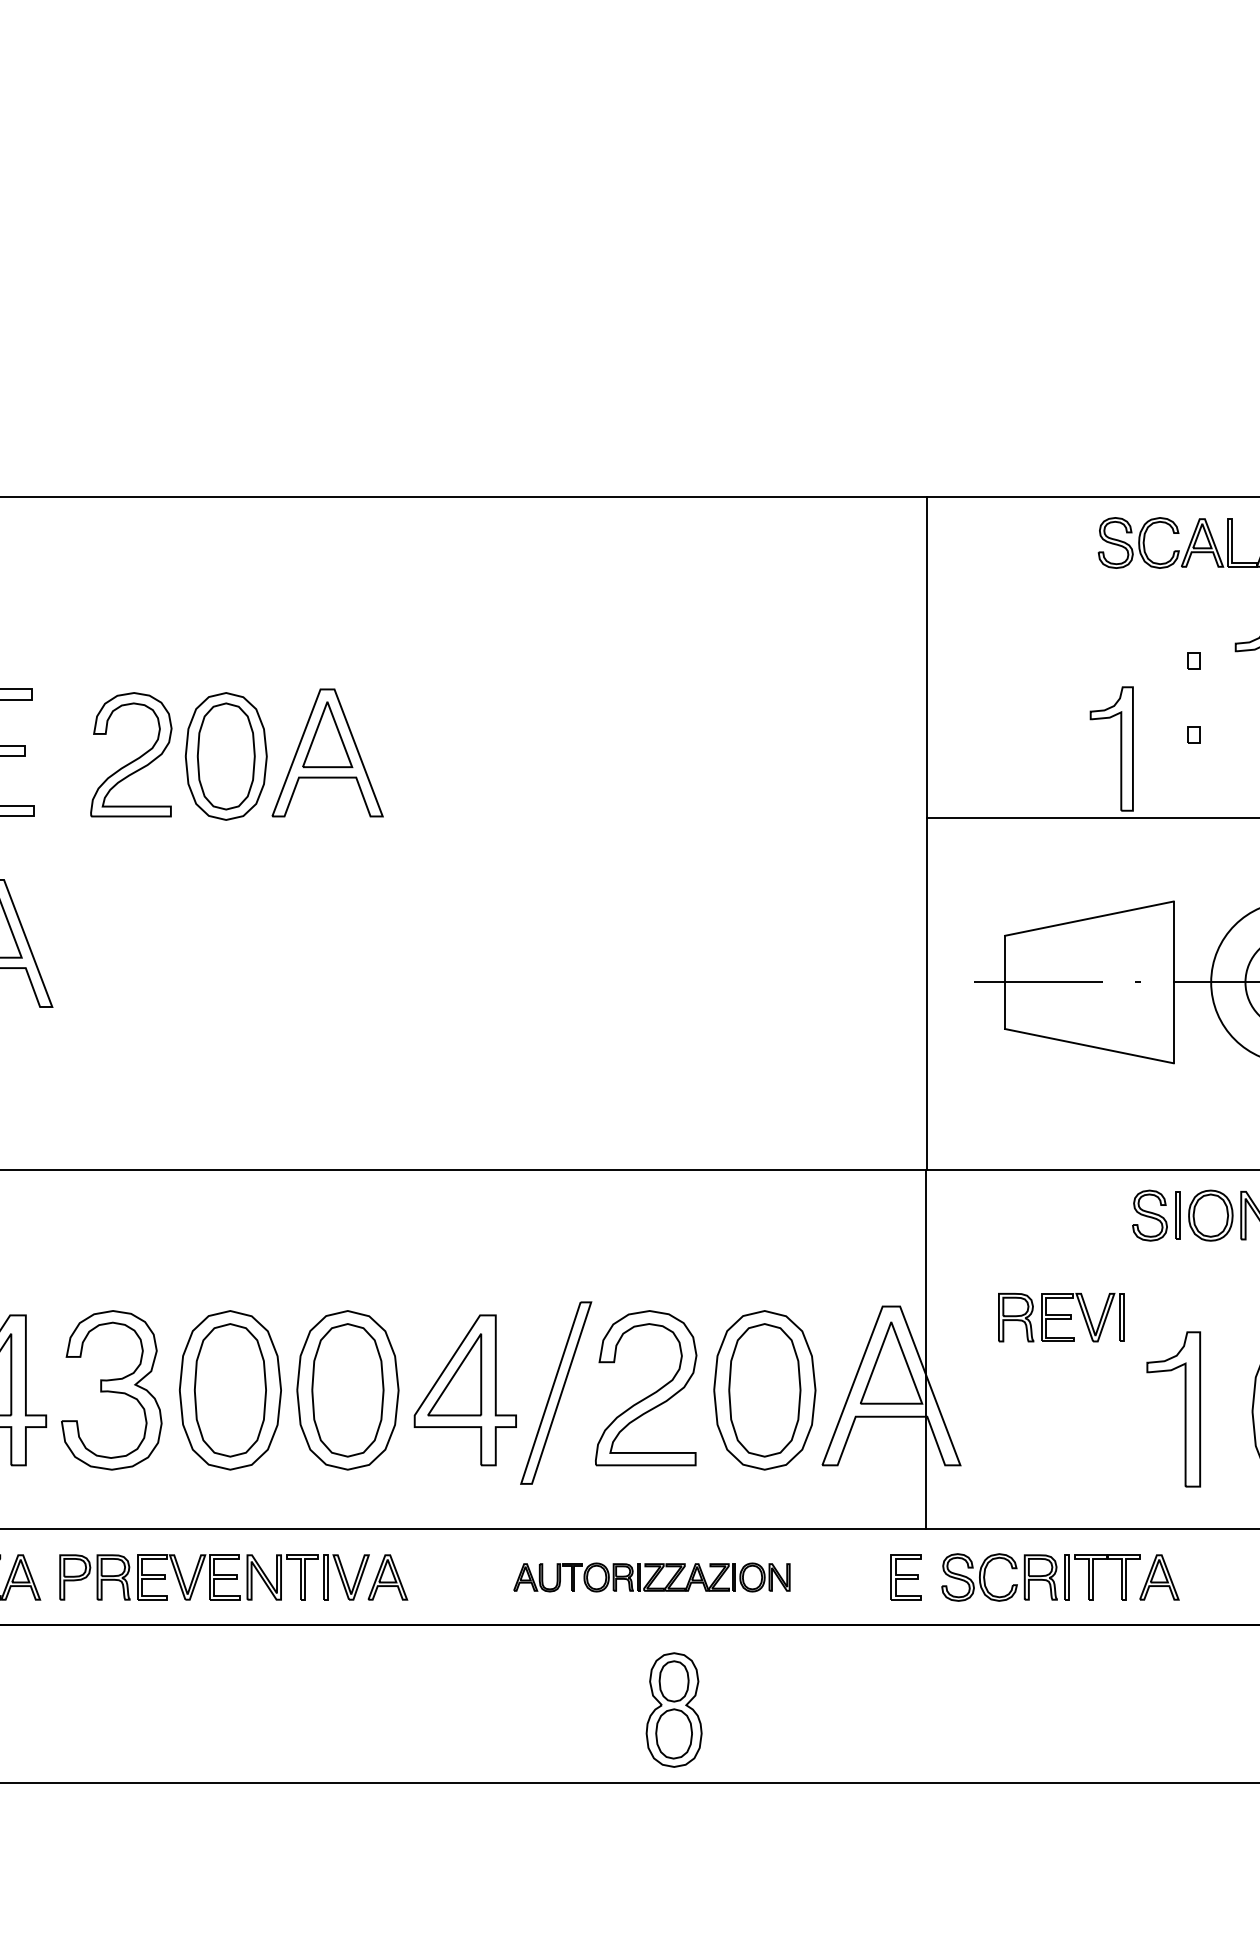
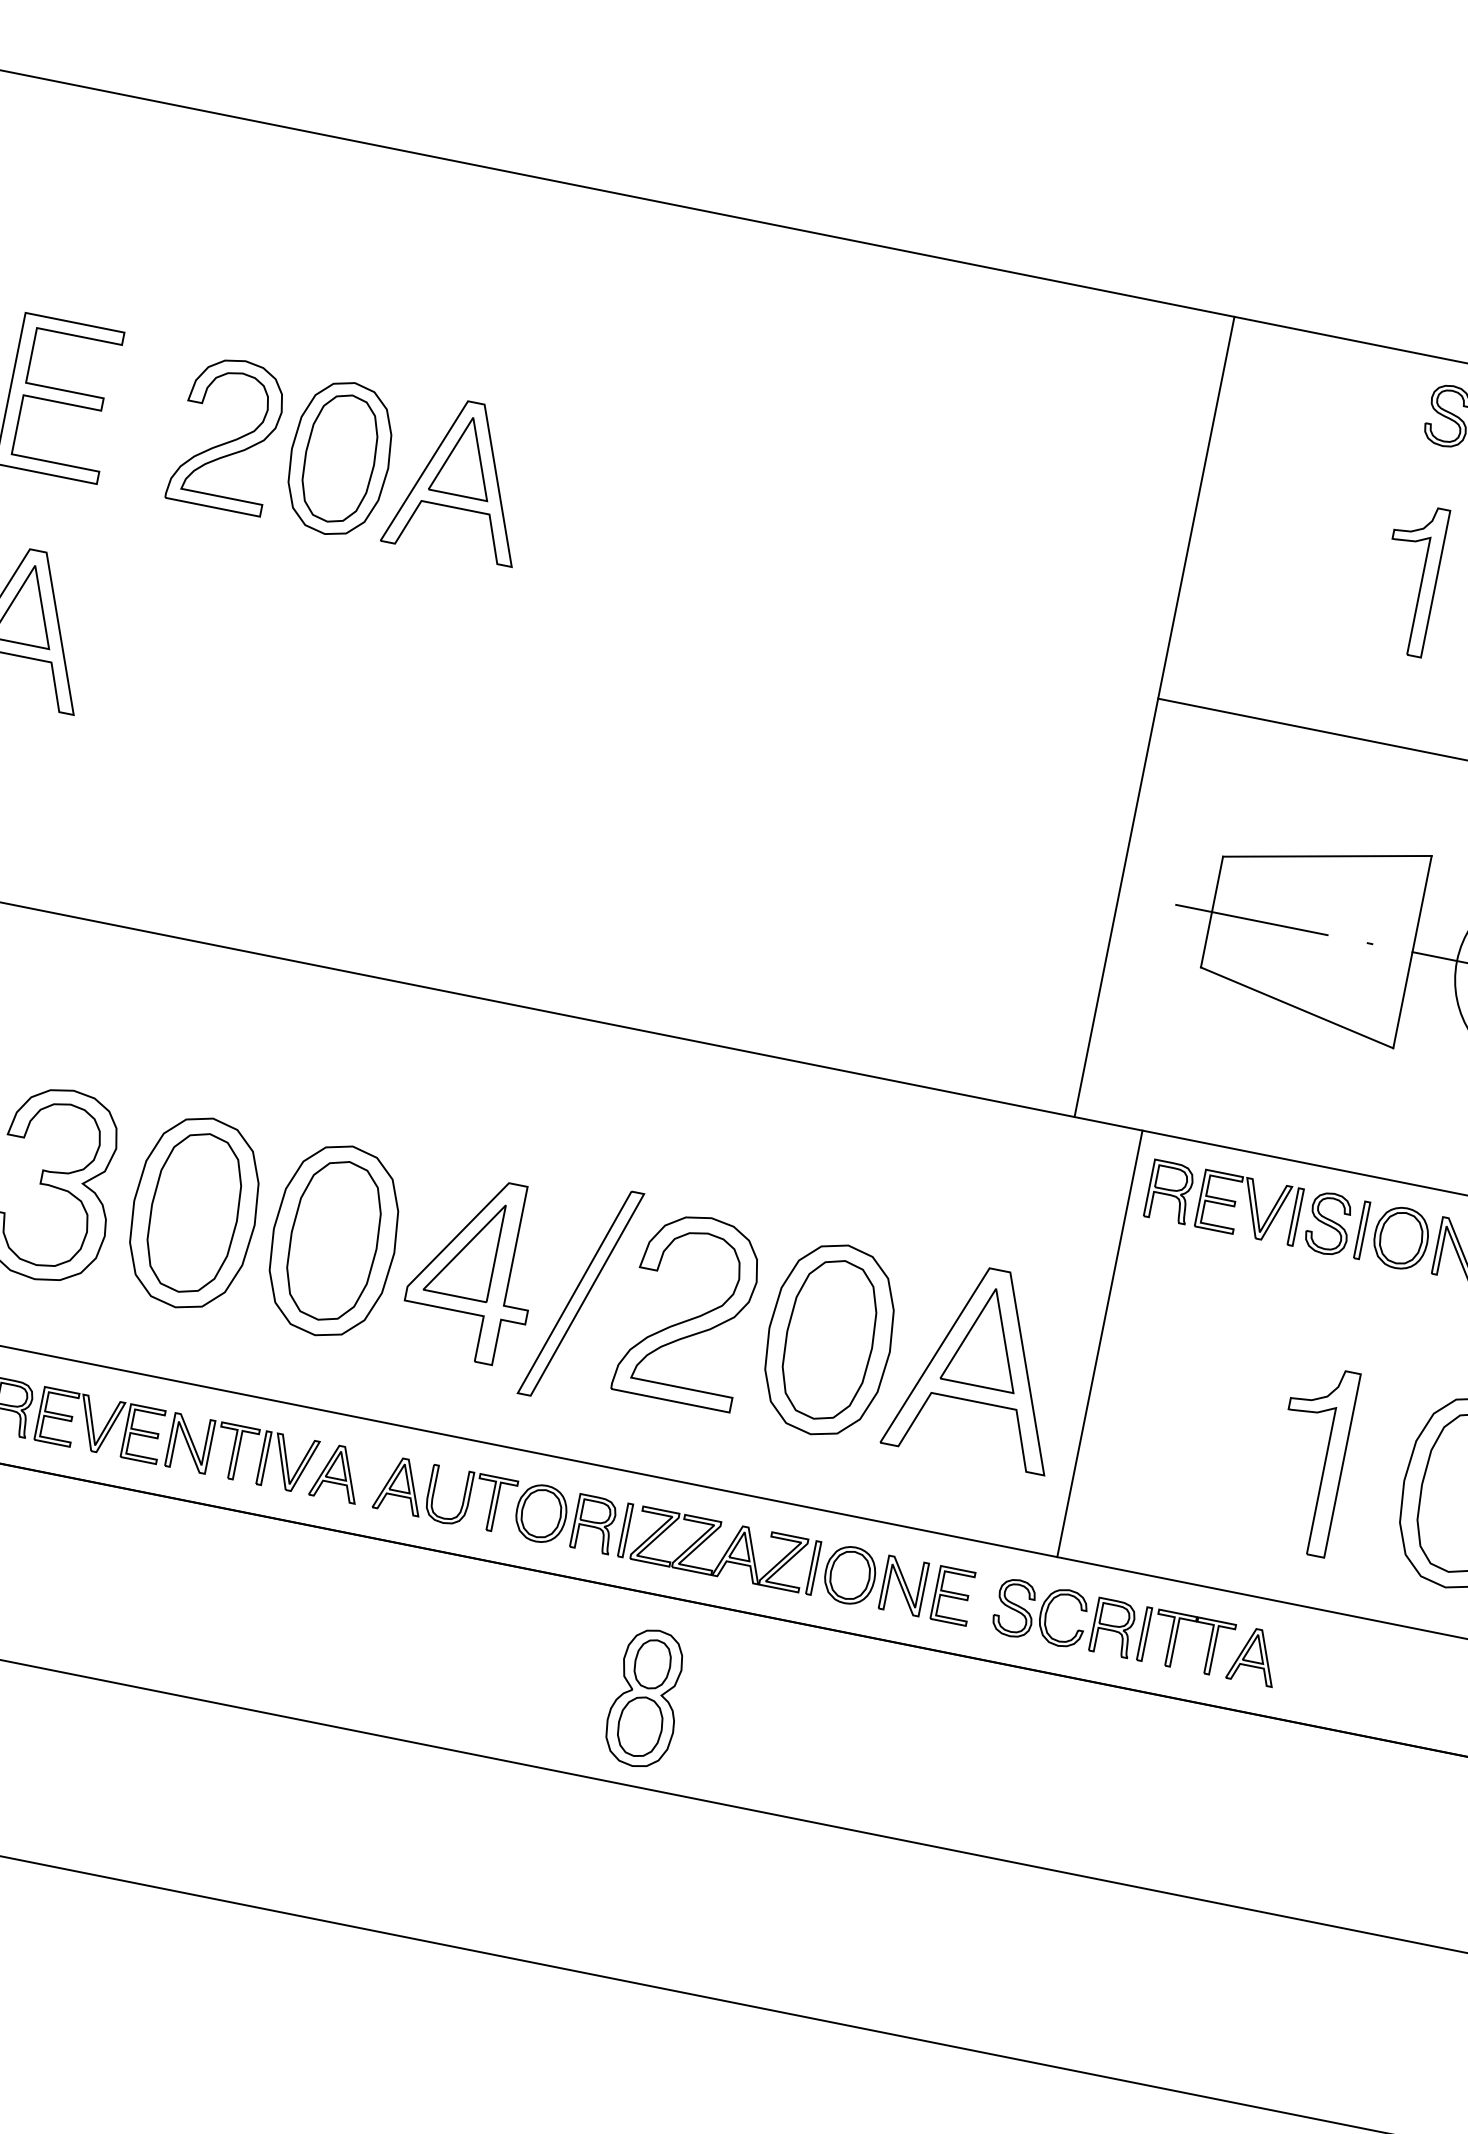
part: (1120, 748) -> (1420, 580), moved
part: (1061, 1317) -> (1223, 1202), moved
line: (926, 1349) -> (1100, 1343), moved
part: (651, 1577) -> (650, 1535), size x1.67

